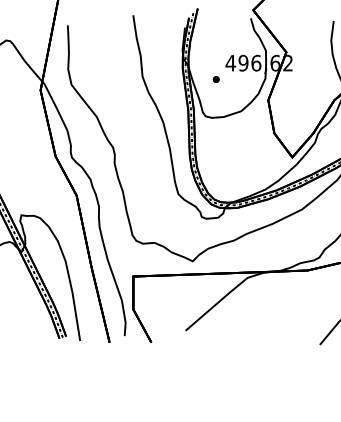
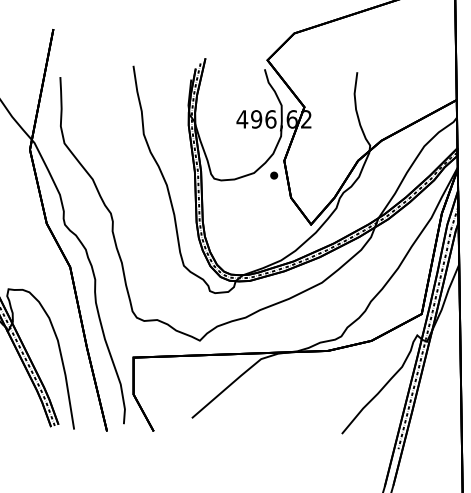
part: (216, 79) -> (274, 175), moved

